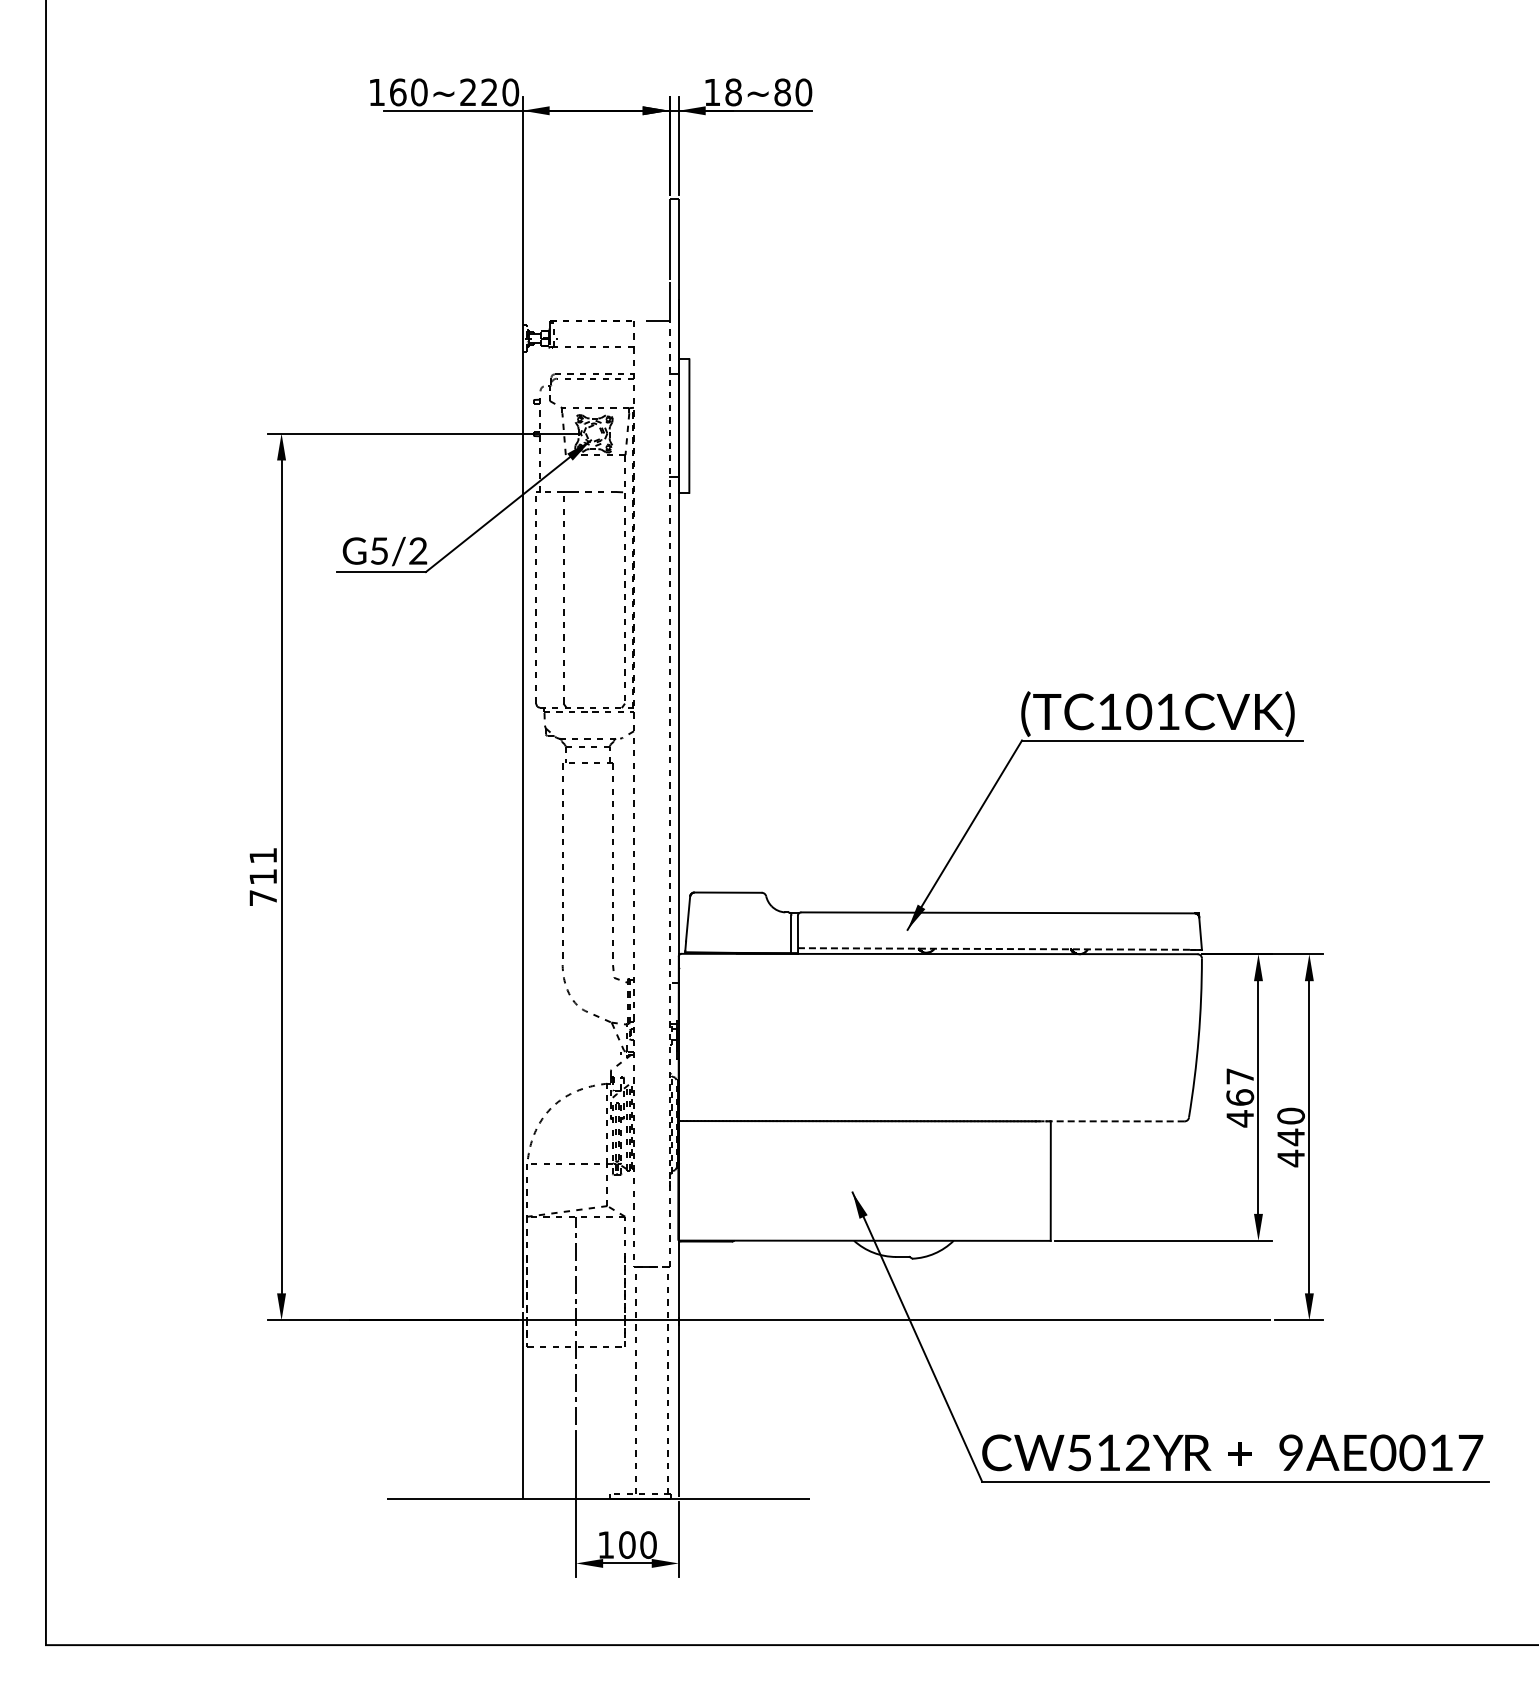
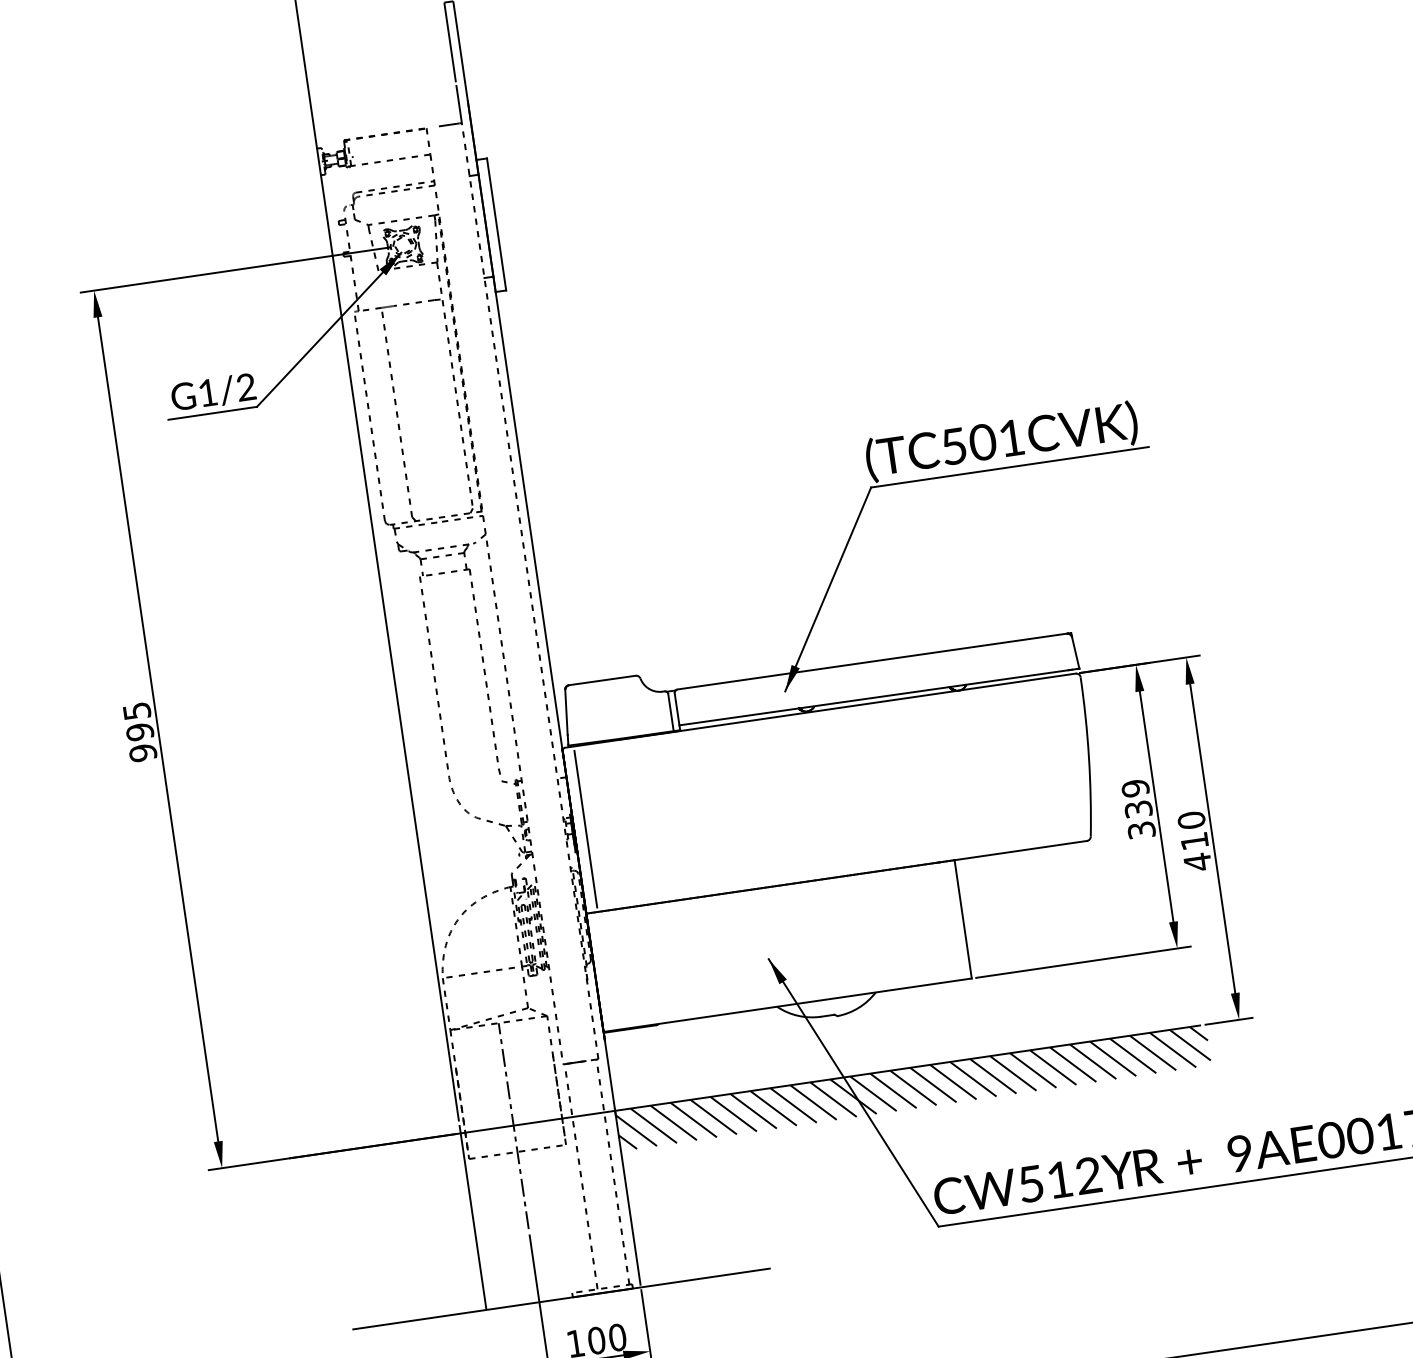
text: (379, 550) -> (207, 392), G5/2 -> G1/2
text: (1109, 712) -> (953, 447), (TC101CVK) -> (TC501CVK)
text: (263, 877) -> (140, 732), 711 -> 995
line: (994, 948) -> (873, 697), dashed -> solid
line: (690, 1037) -> (585, 829), added
text: (1240, 1097) -> (1138, 809), 467 -> 339
line: (1108, 1121) -> (1011, 852), dashed -> solid
text: (1290, 1137) -> (1194, 841), 440 -> 410
hatch: (976, 1340) -> (912, 1087), added

